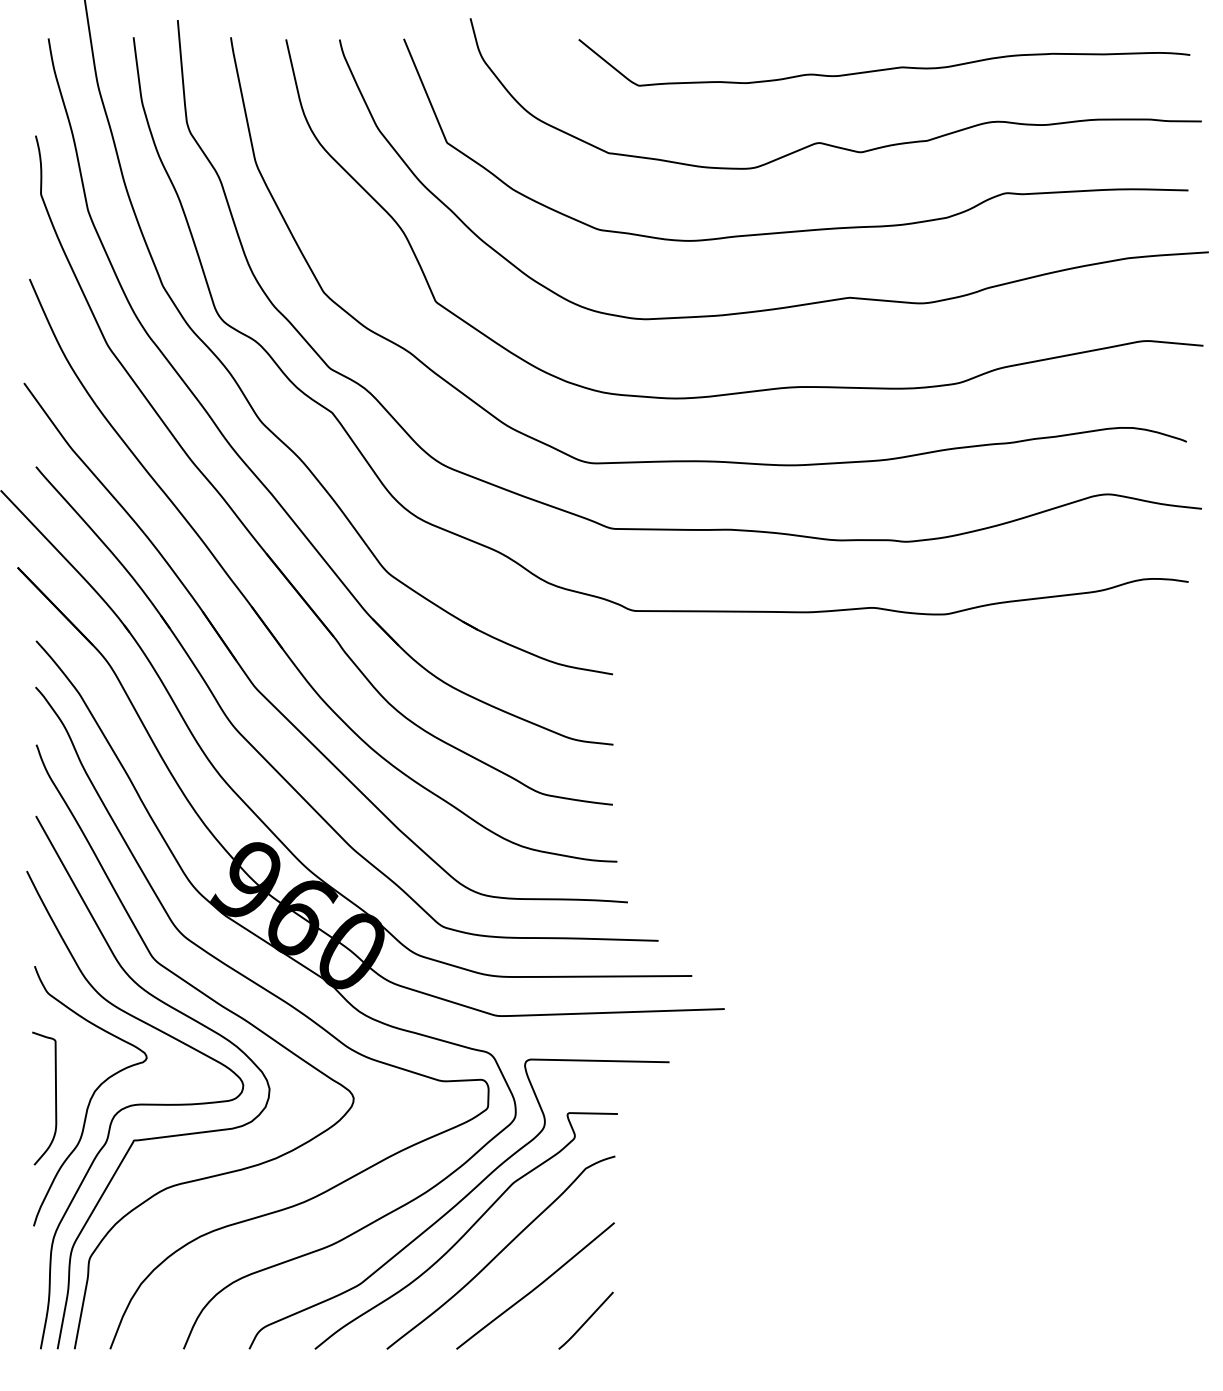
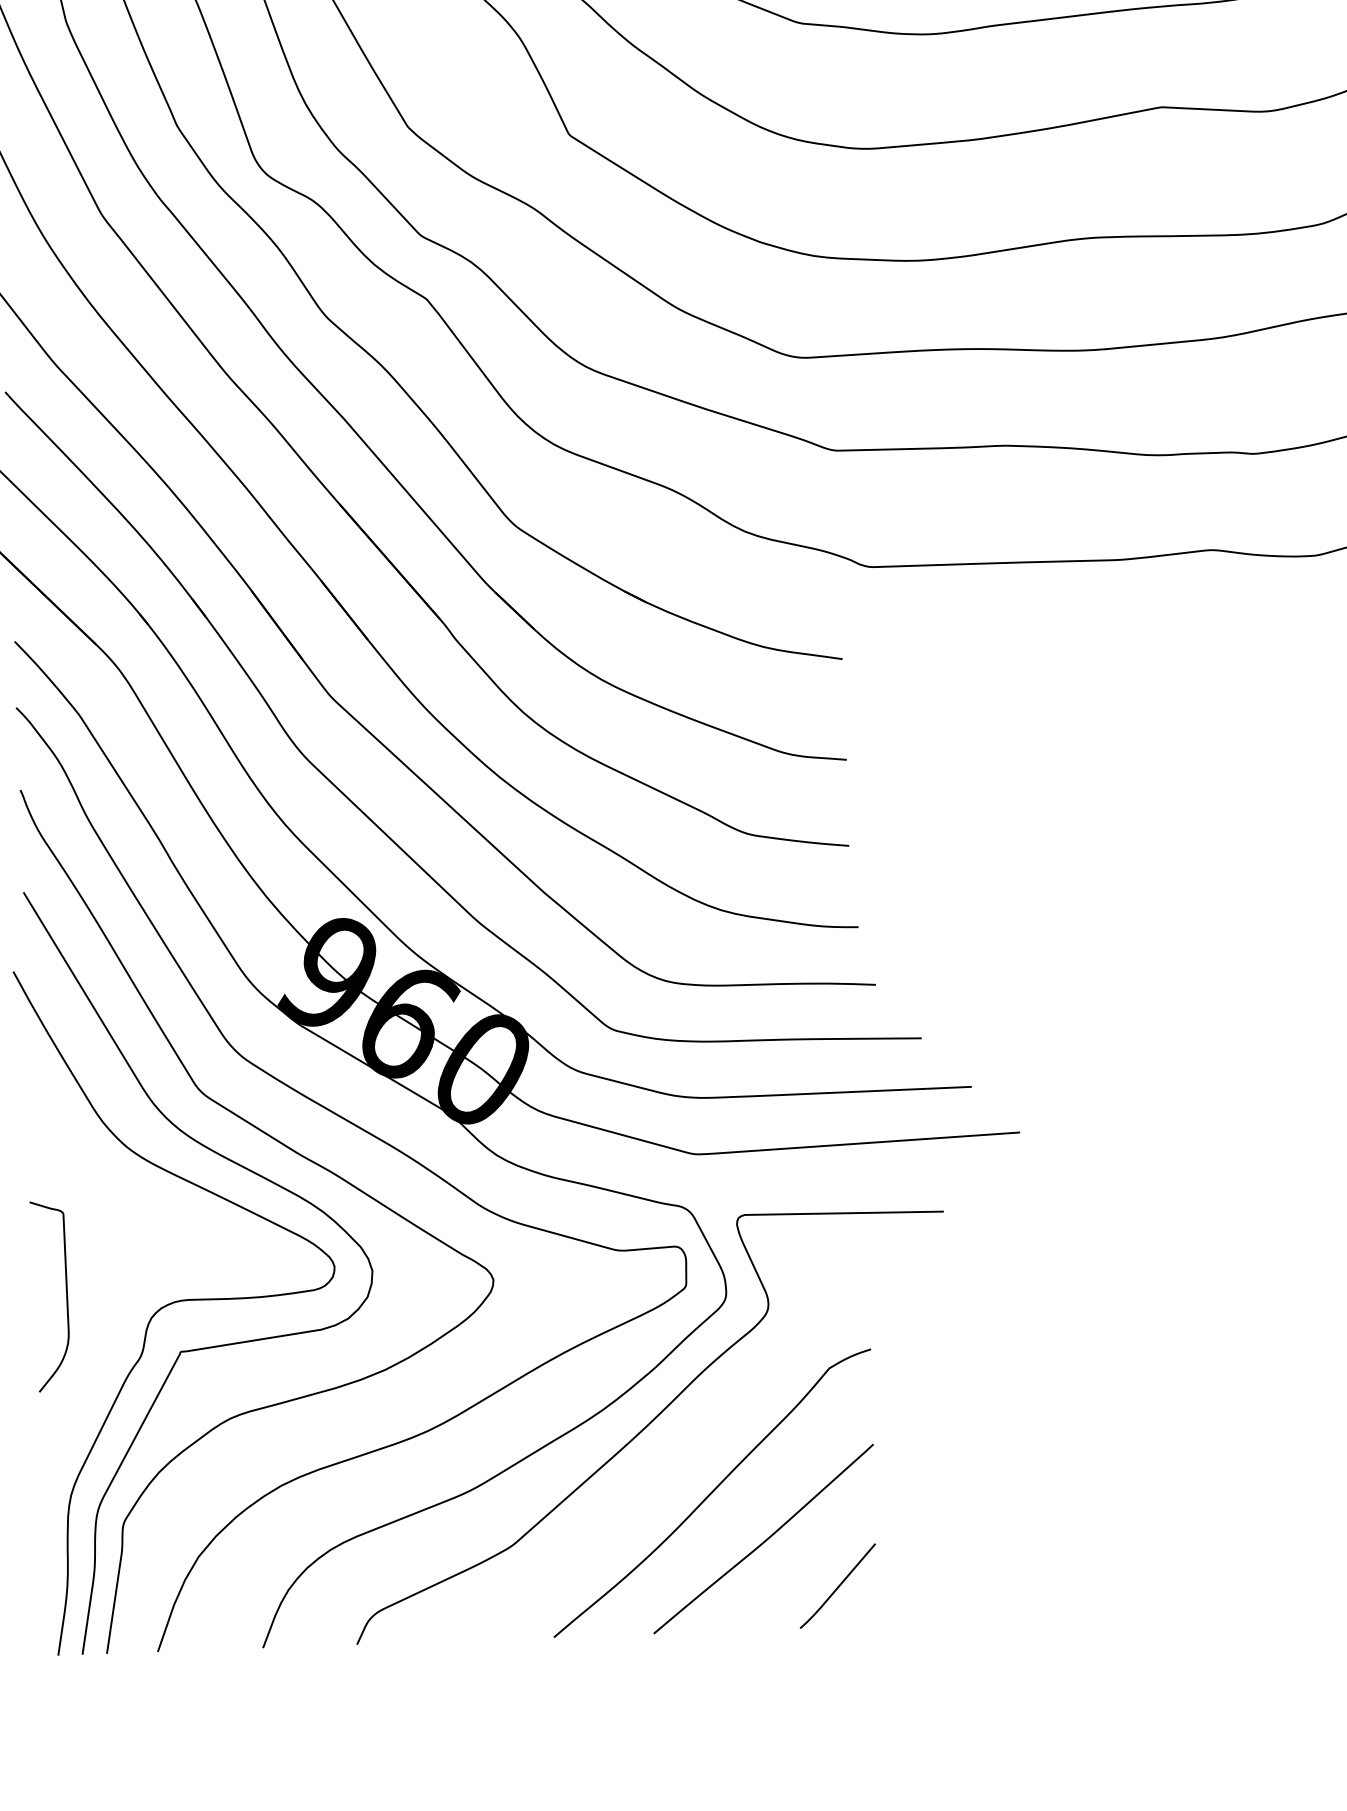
curve: (91, 1096) -> (117, 1290), removed
curve: (466, 1231) -> (661, 1464), removed

